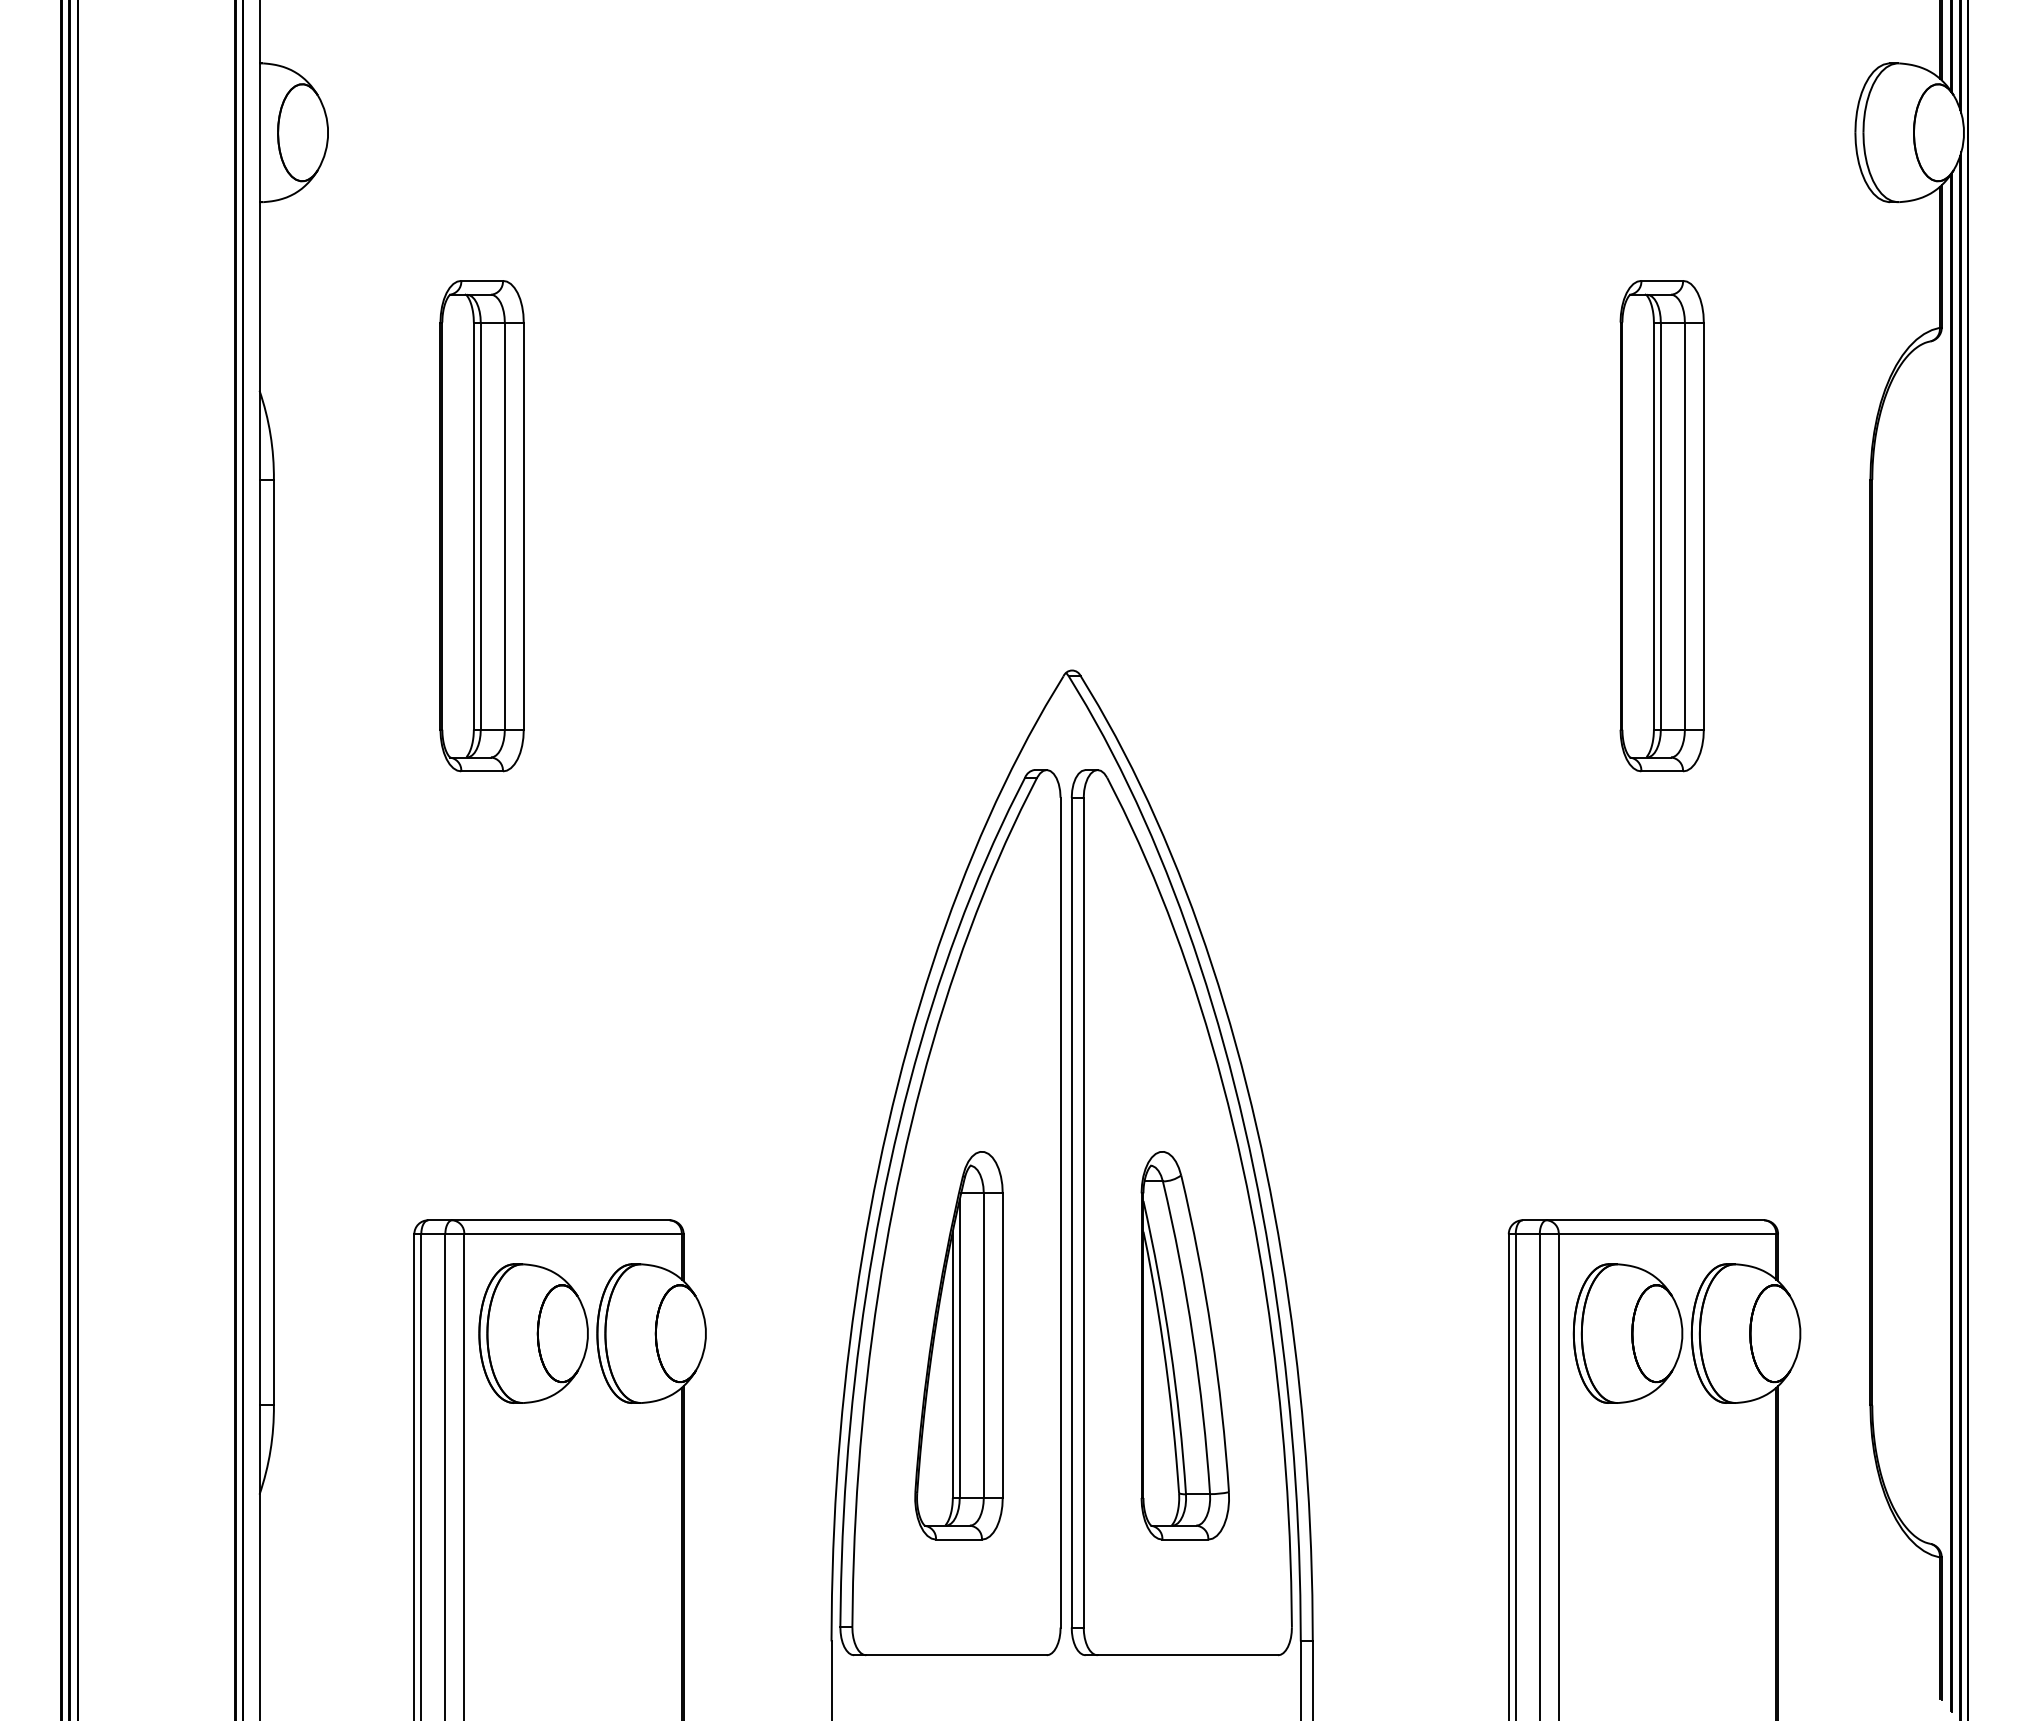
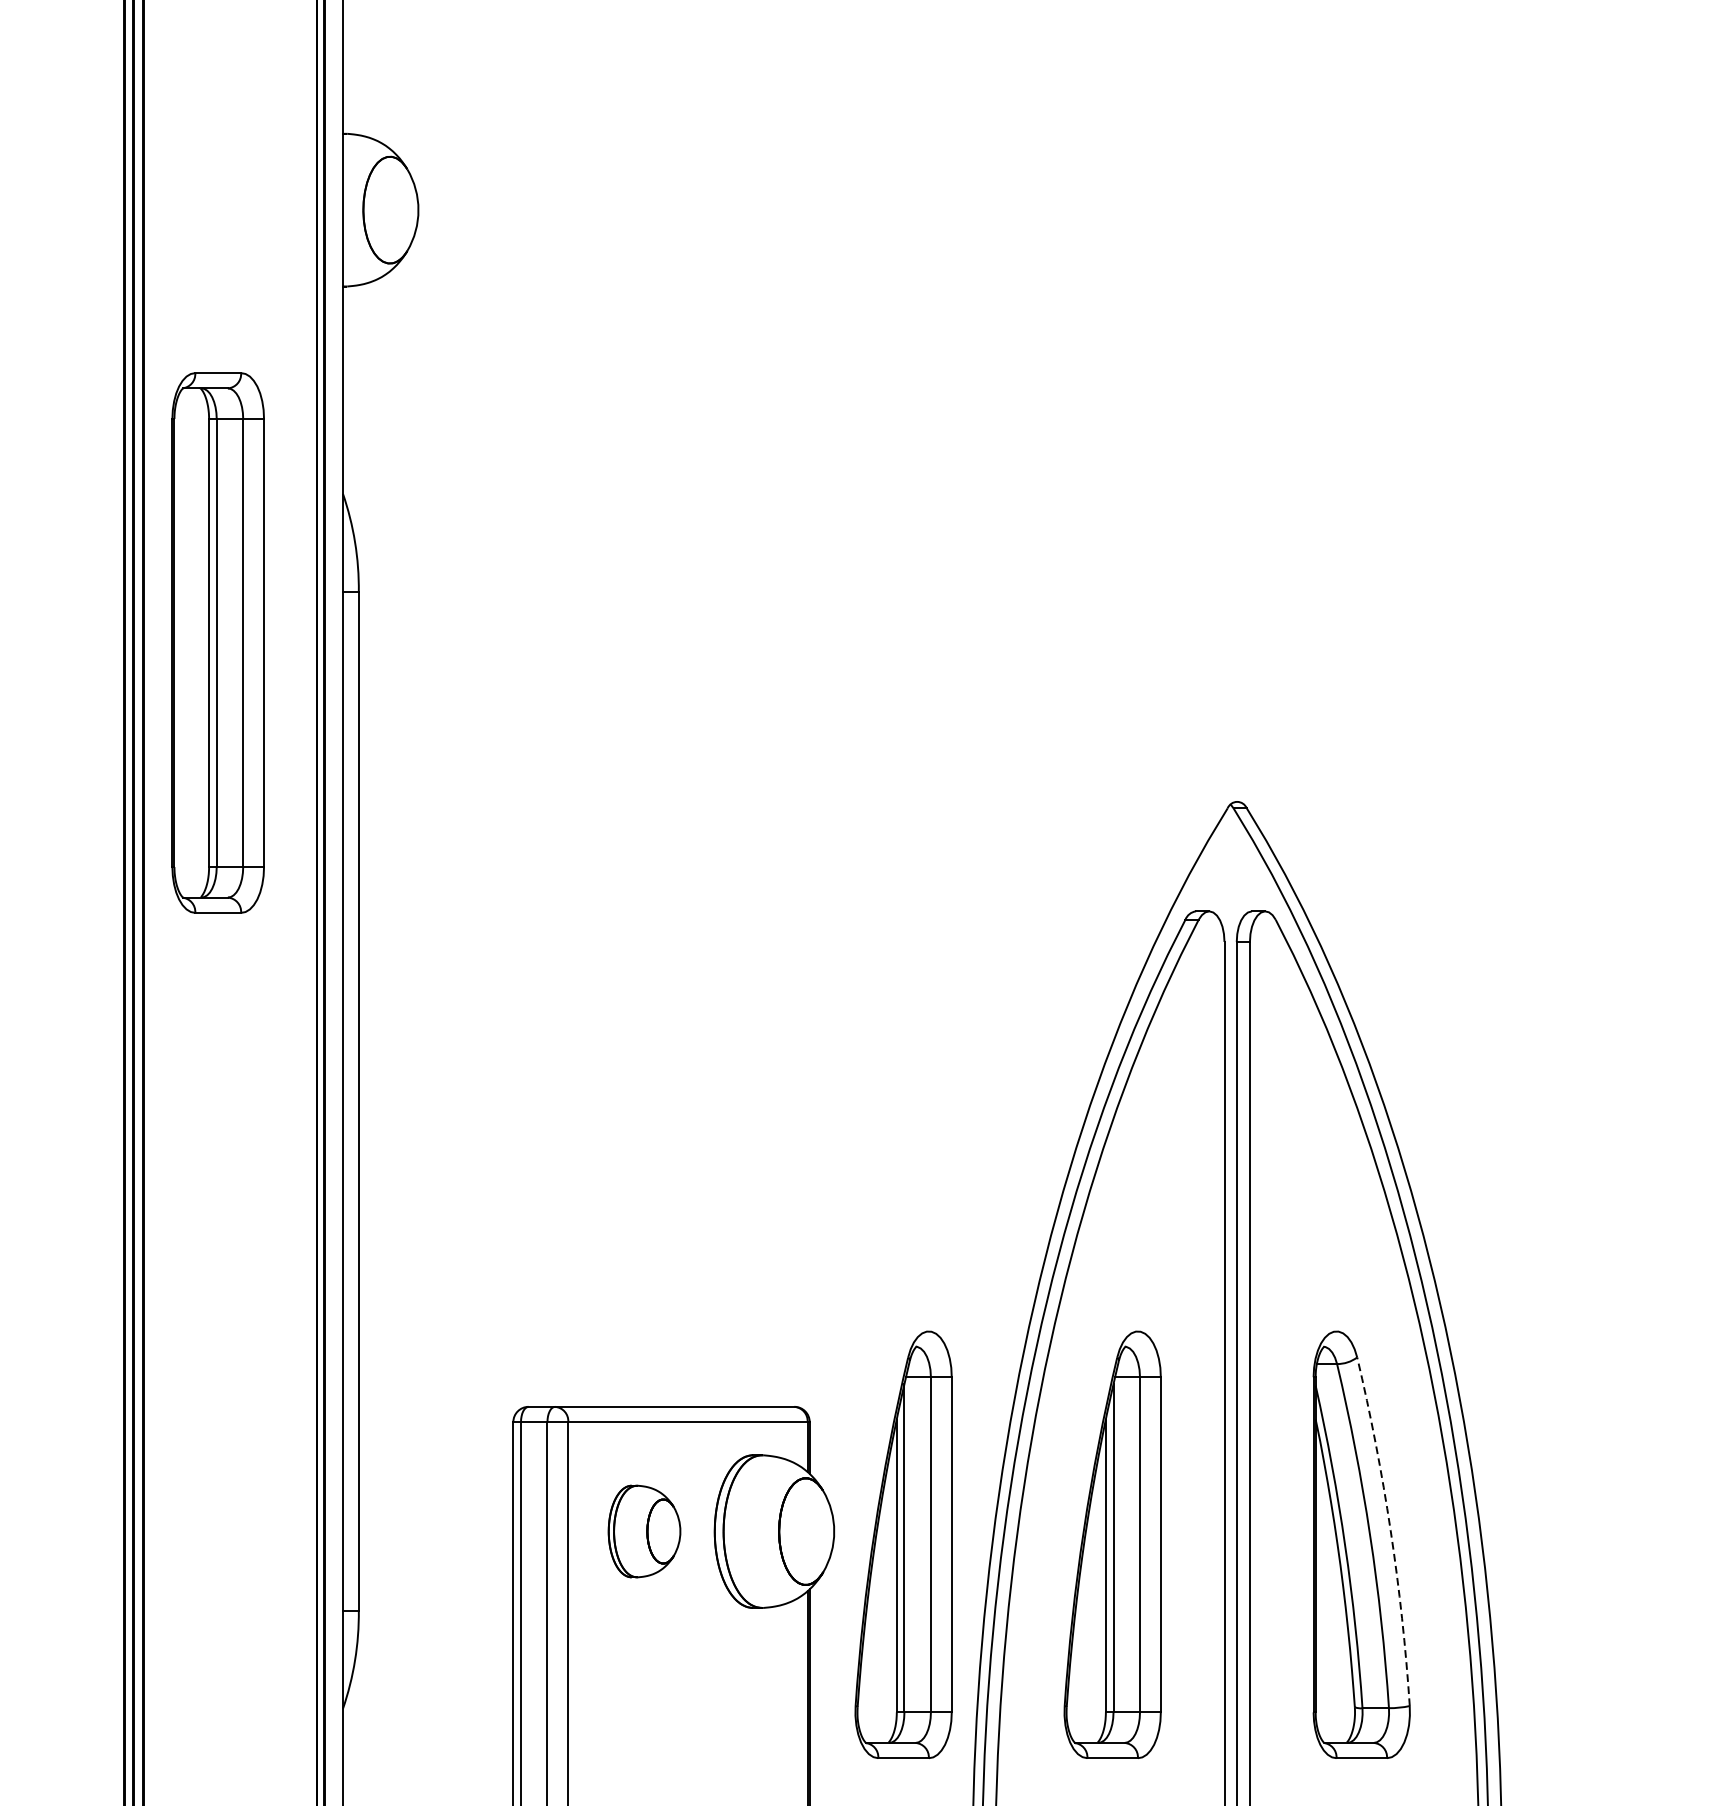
part: (481, 526) -> (217, 643), moved
arc: (1211, 1332) -> (1390, 1530), solid -> dashed
part: (533, 1333) -> (644, 1531), size x0.6
part: (768, 1345) -> (903, 1544), added

